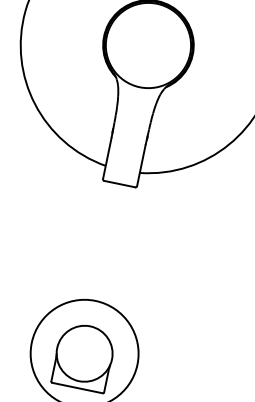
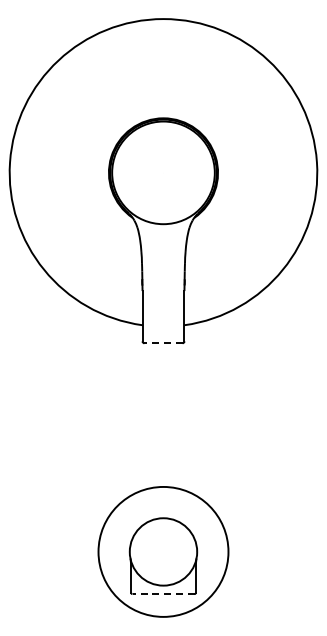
line: (119, 184) -> (163, 343), solid -> dashed
line: (77, 388) -> (163, 594), solid -> dashed

